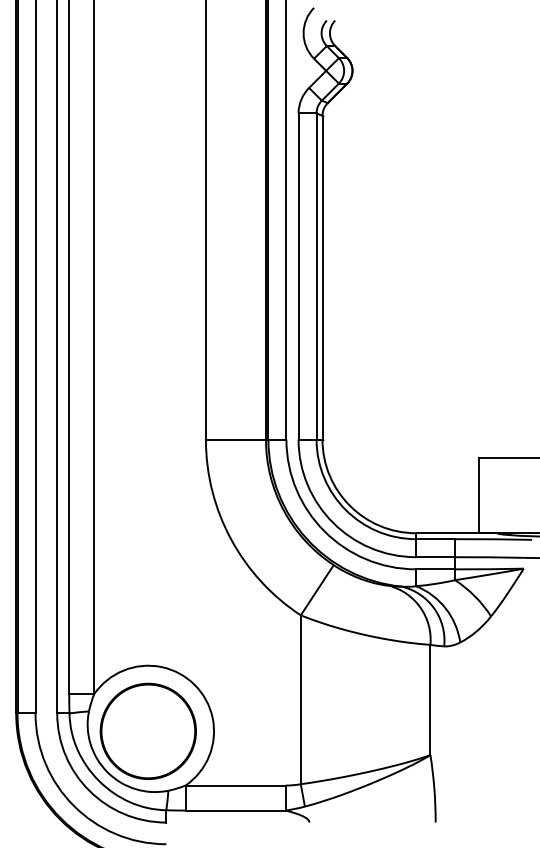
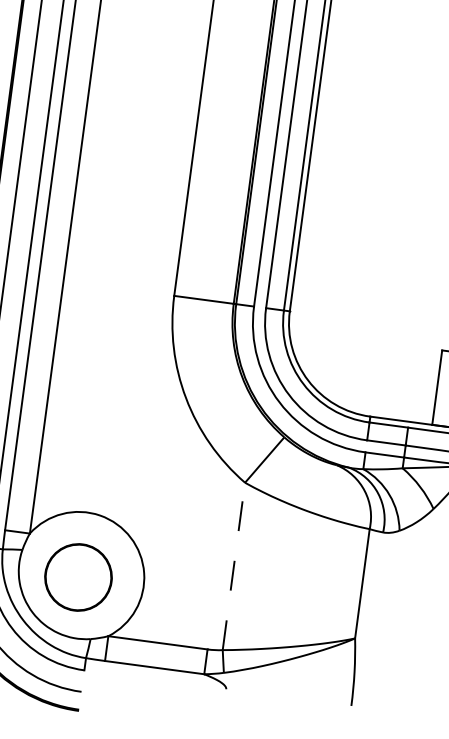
line: (300, 699) -> (233, 566), solid -> dashed
part: (147, 730) -> (77, 576), size x0.7

